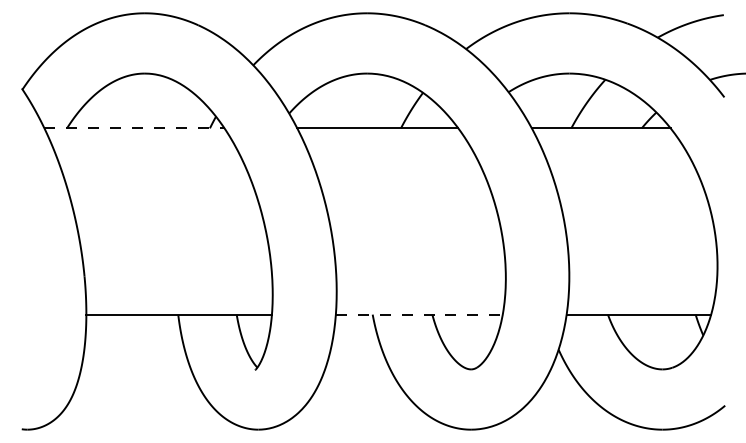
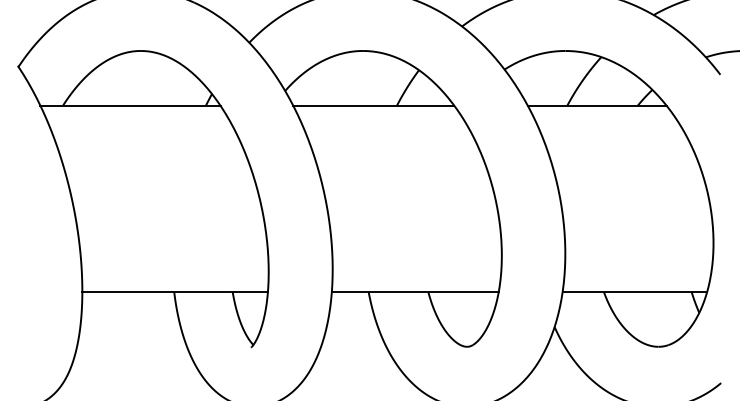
line: (134, 128) -> (130, 105), dashed -> solid
line: (419, 314) -> (415, 291), dashed -> solid

